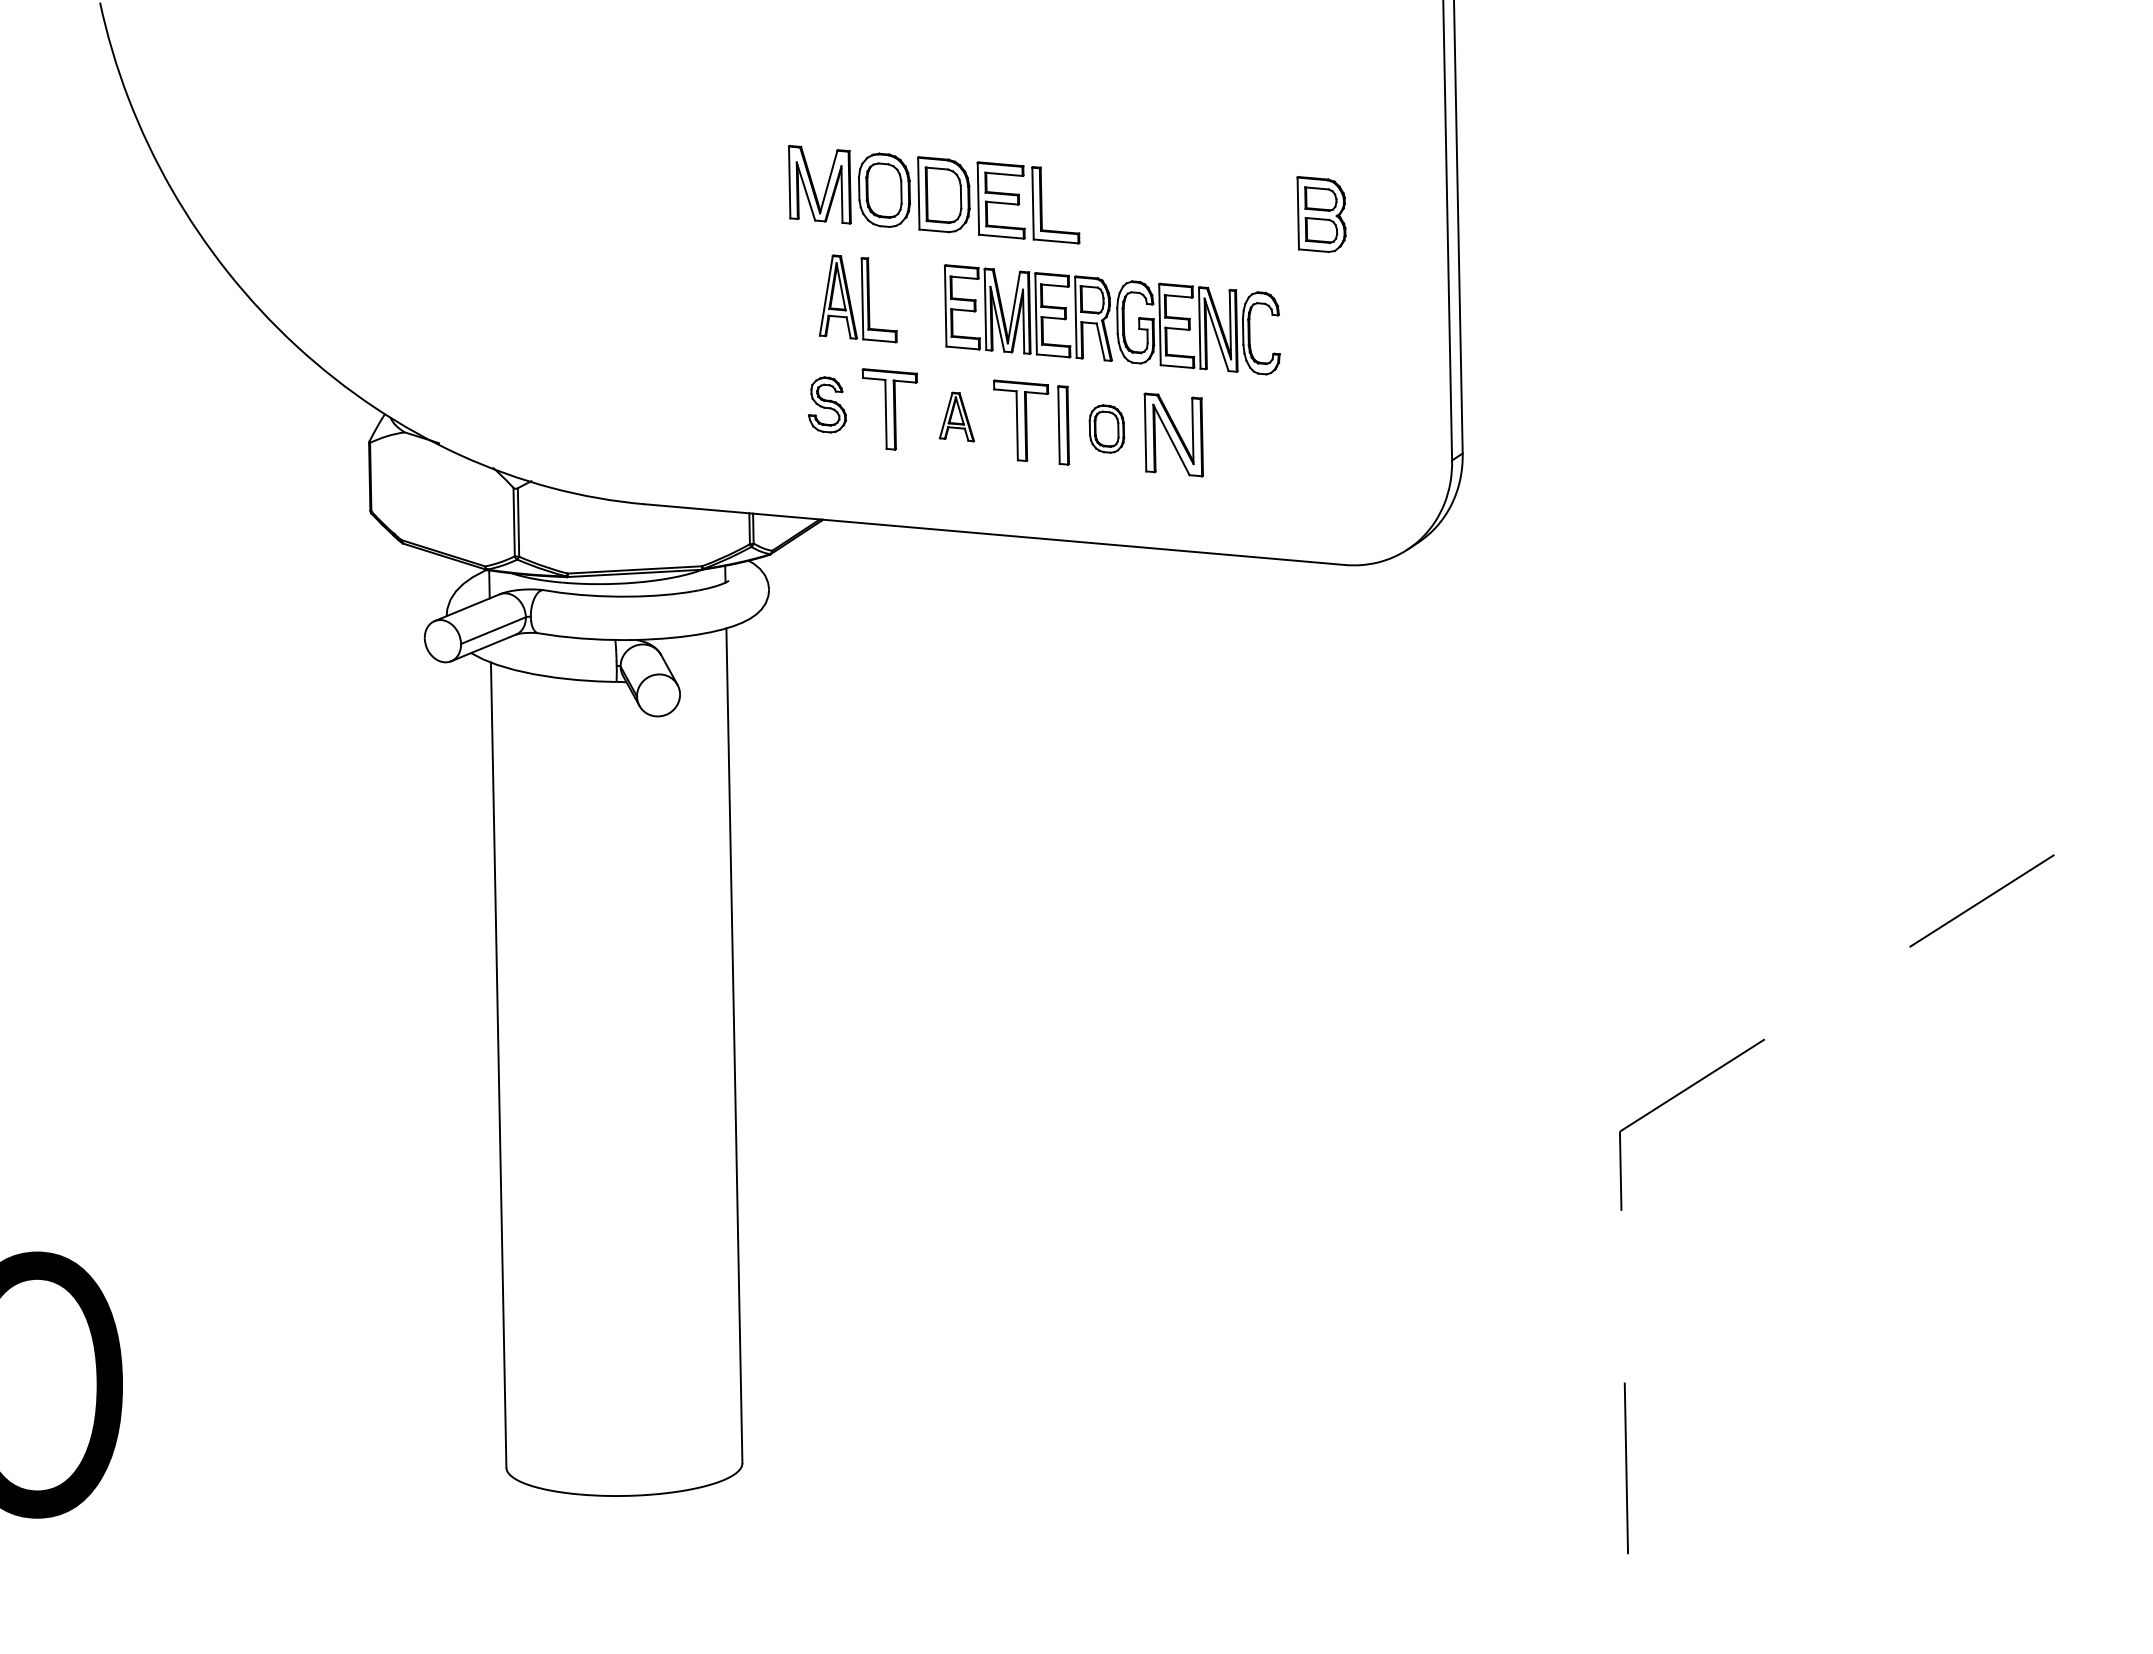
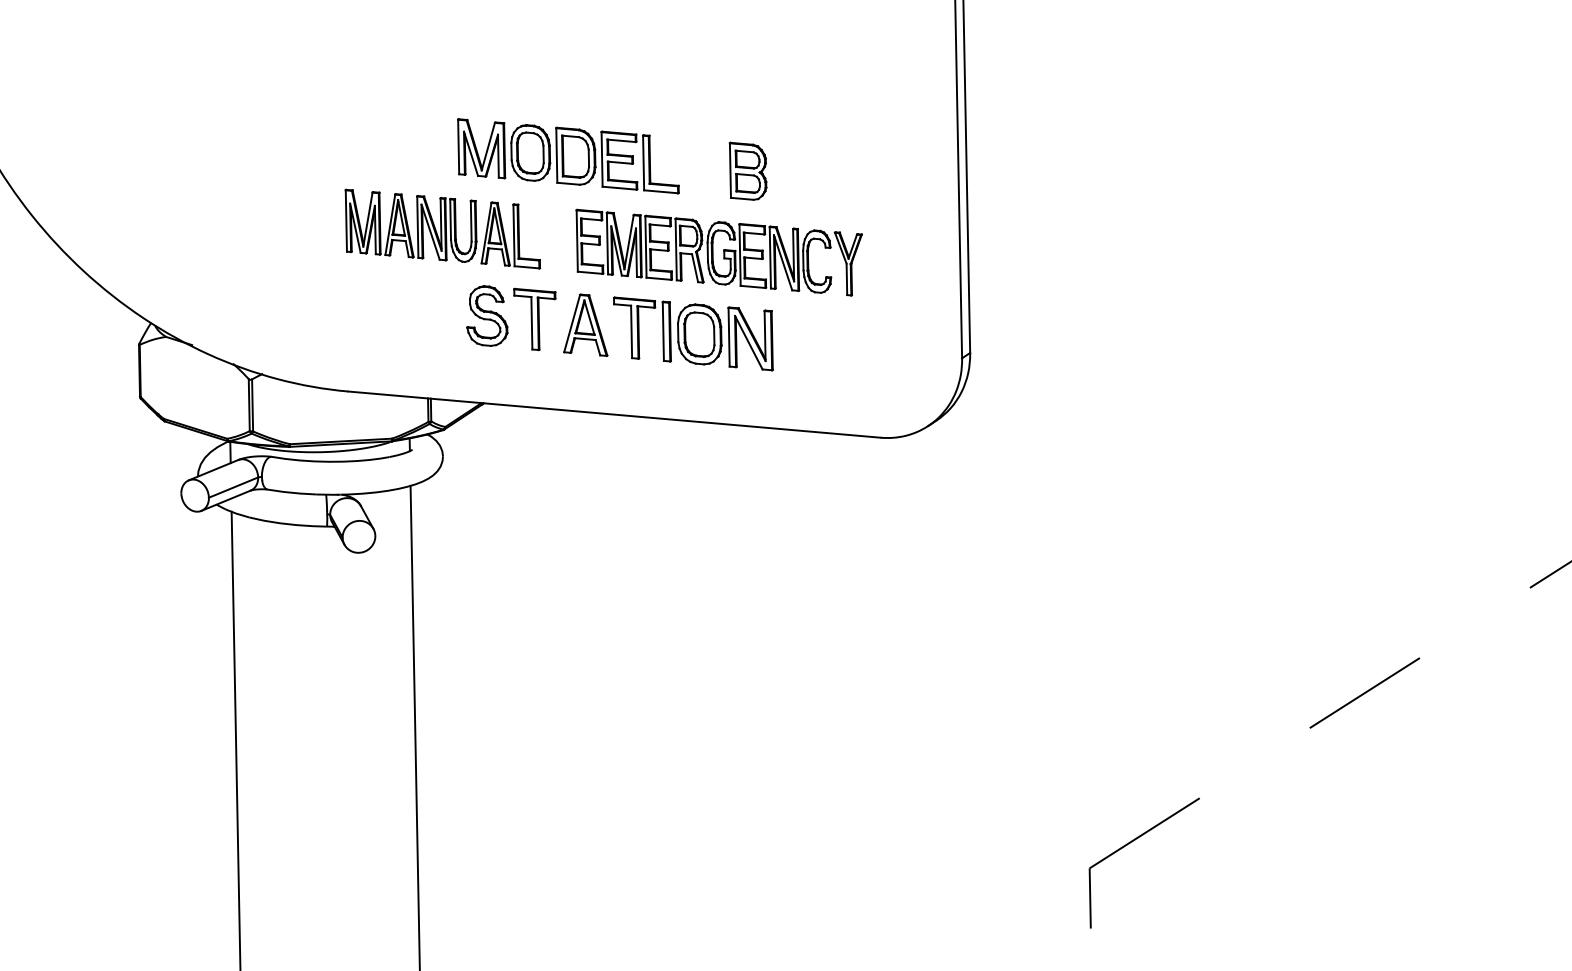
part: (1321, 214) -> (748, 171), moved
part: (726, 285) -> (410, 225), added
part: (1302, 335) -> (848, 263), added
part: (827, 404) -> (487, 315), size x1.43
part: (956, 416) -> (585, 324), size x1.67
part: (1106, 428) -> (699, 333), size x1.67

